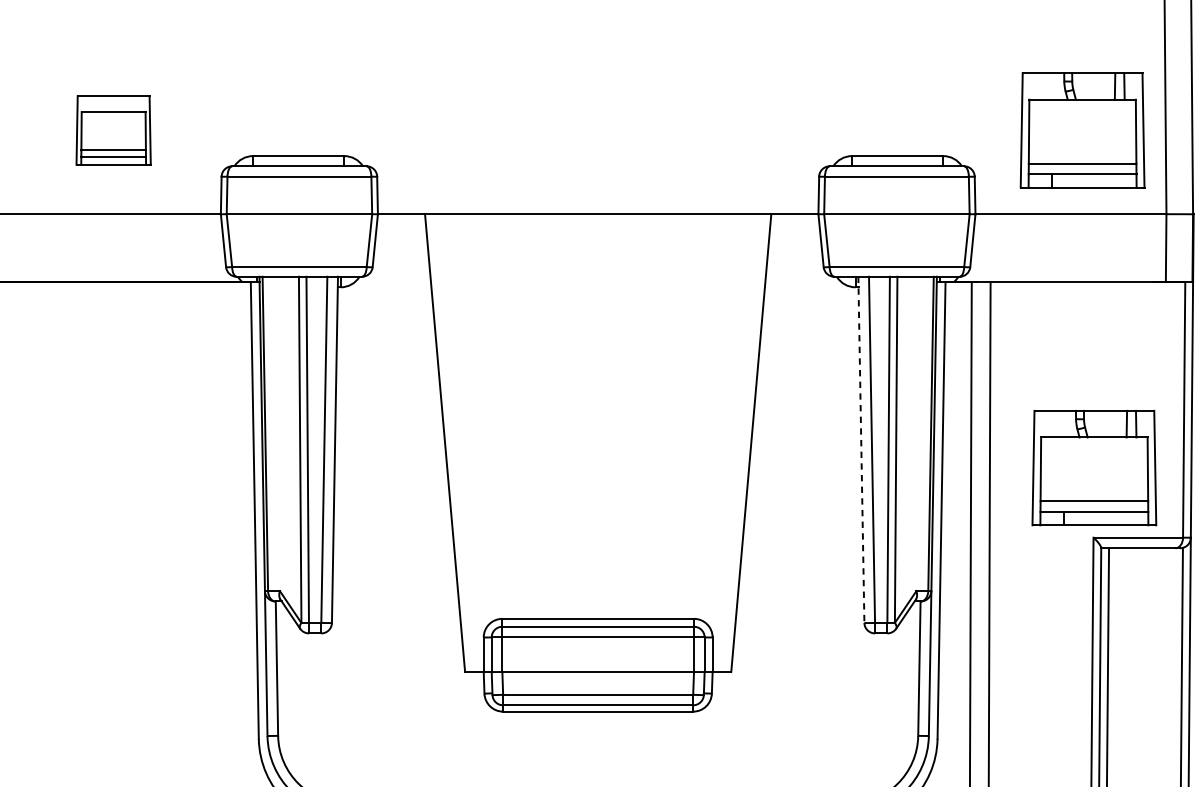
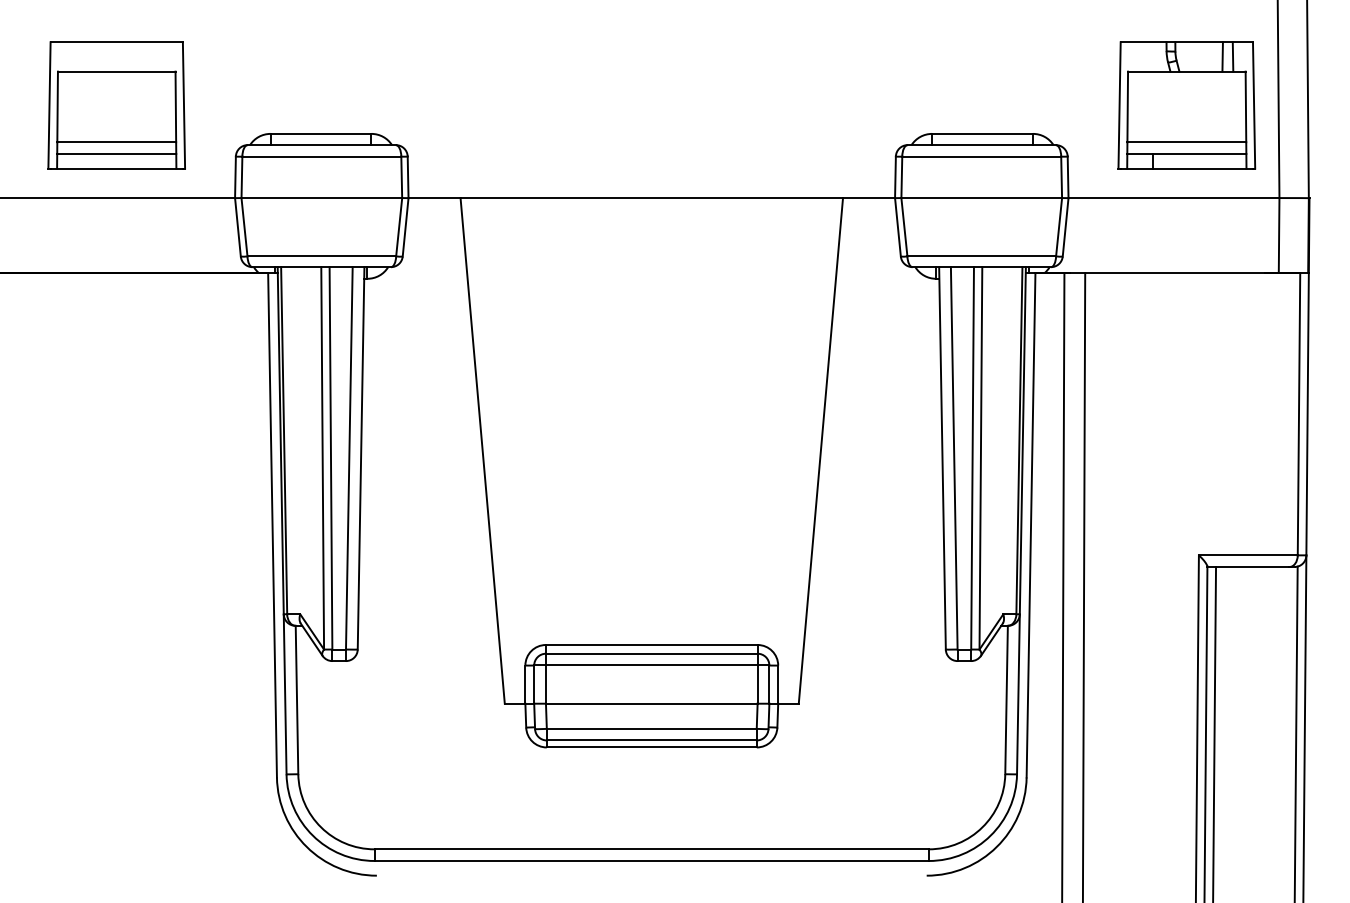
part: (113, 130) -> (116, 105), size x1.67
line: (861, 450) -> (942, 458), dashed -> solid
part: (1094, 468) -> (1199, 478), removed

